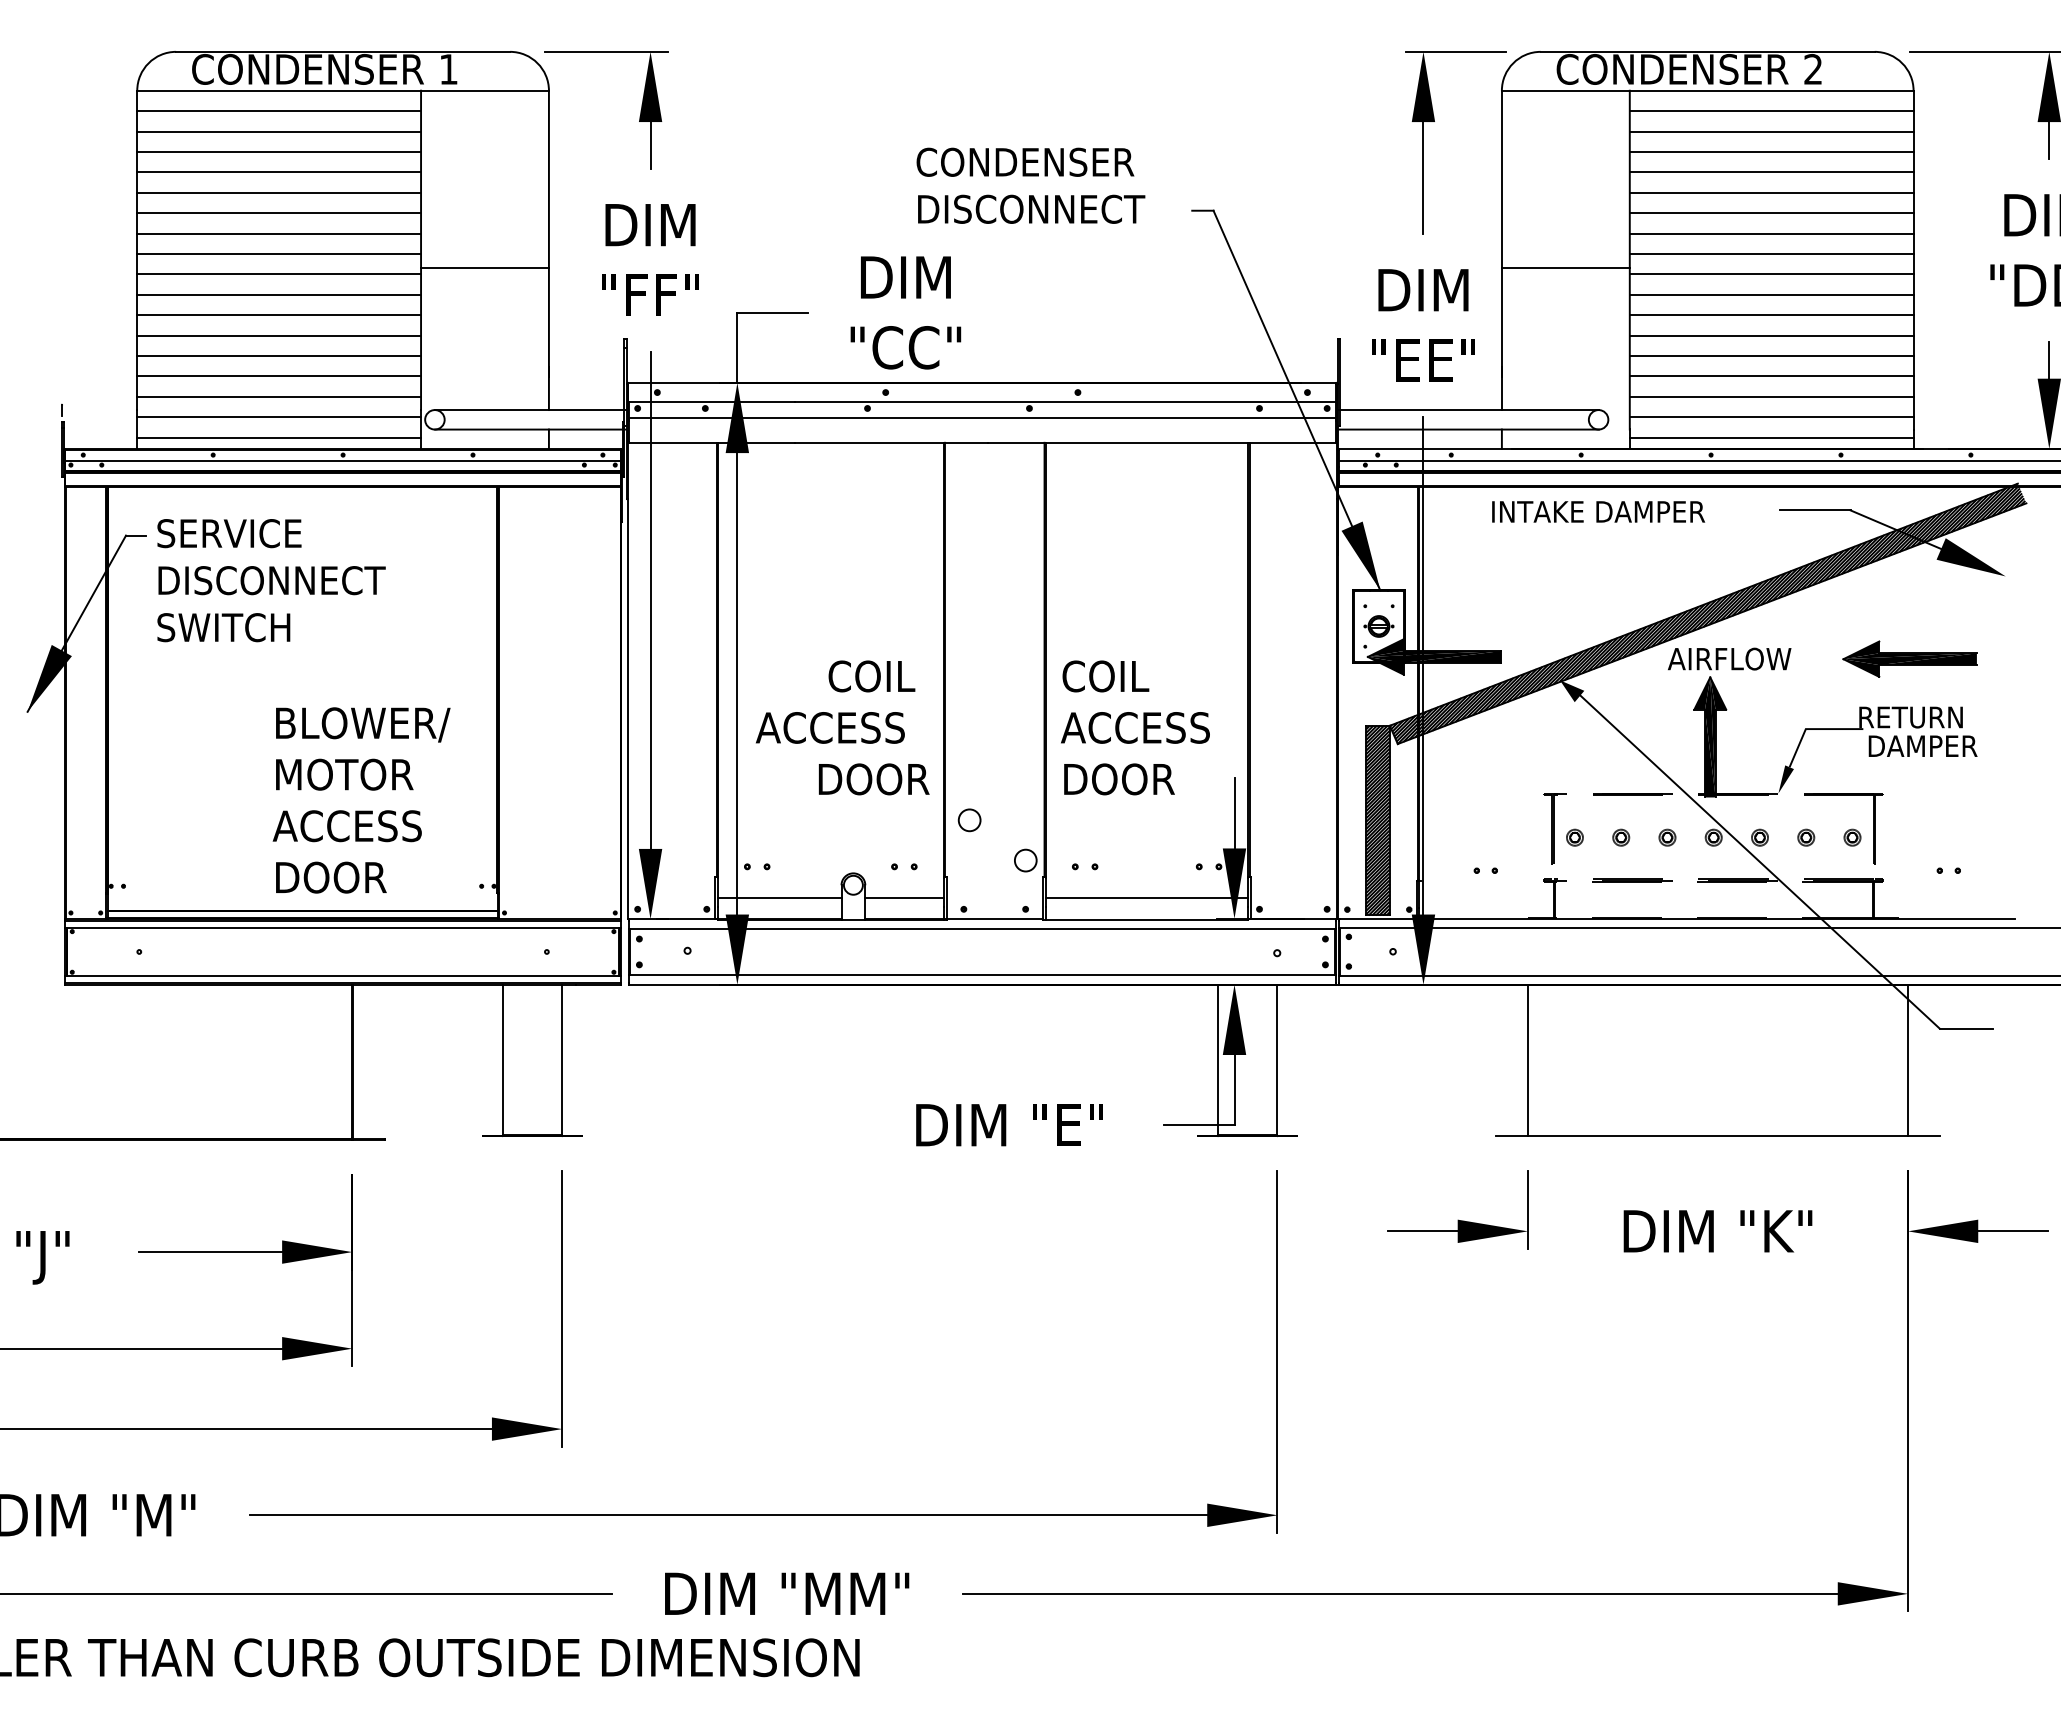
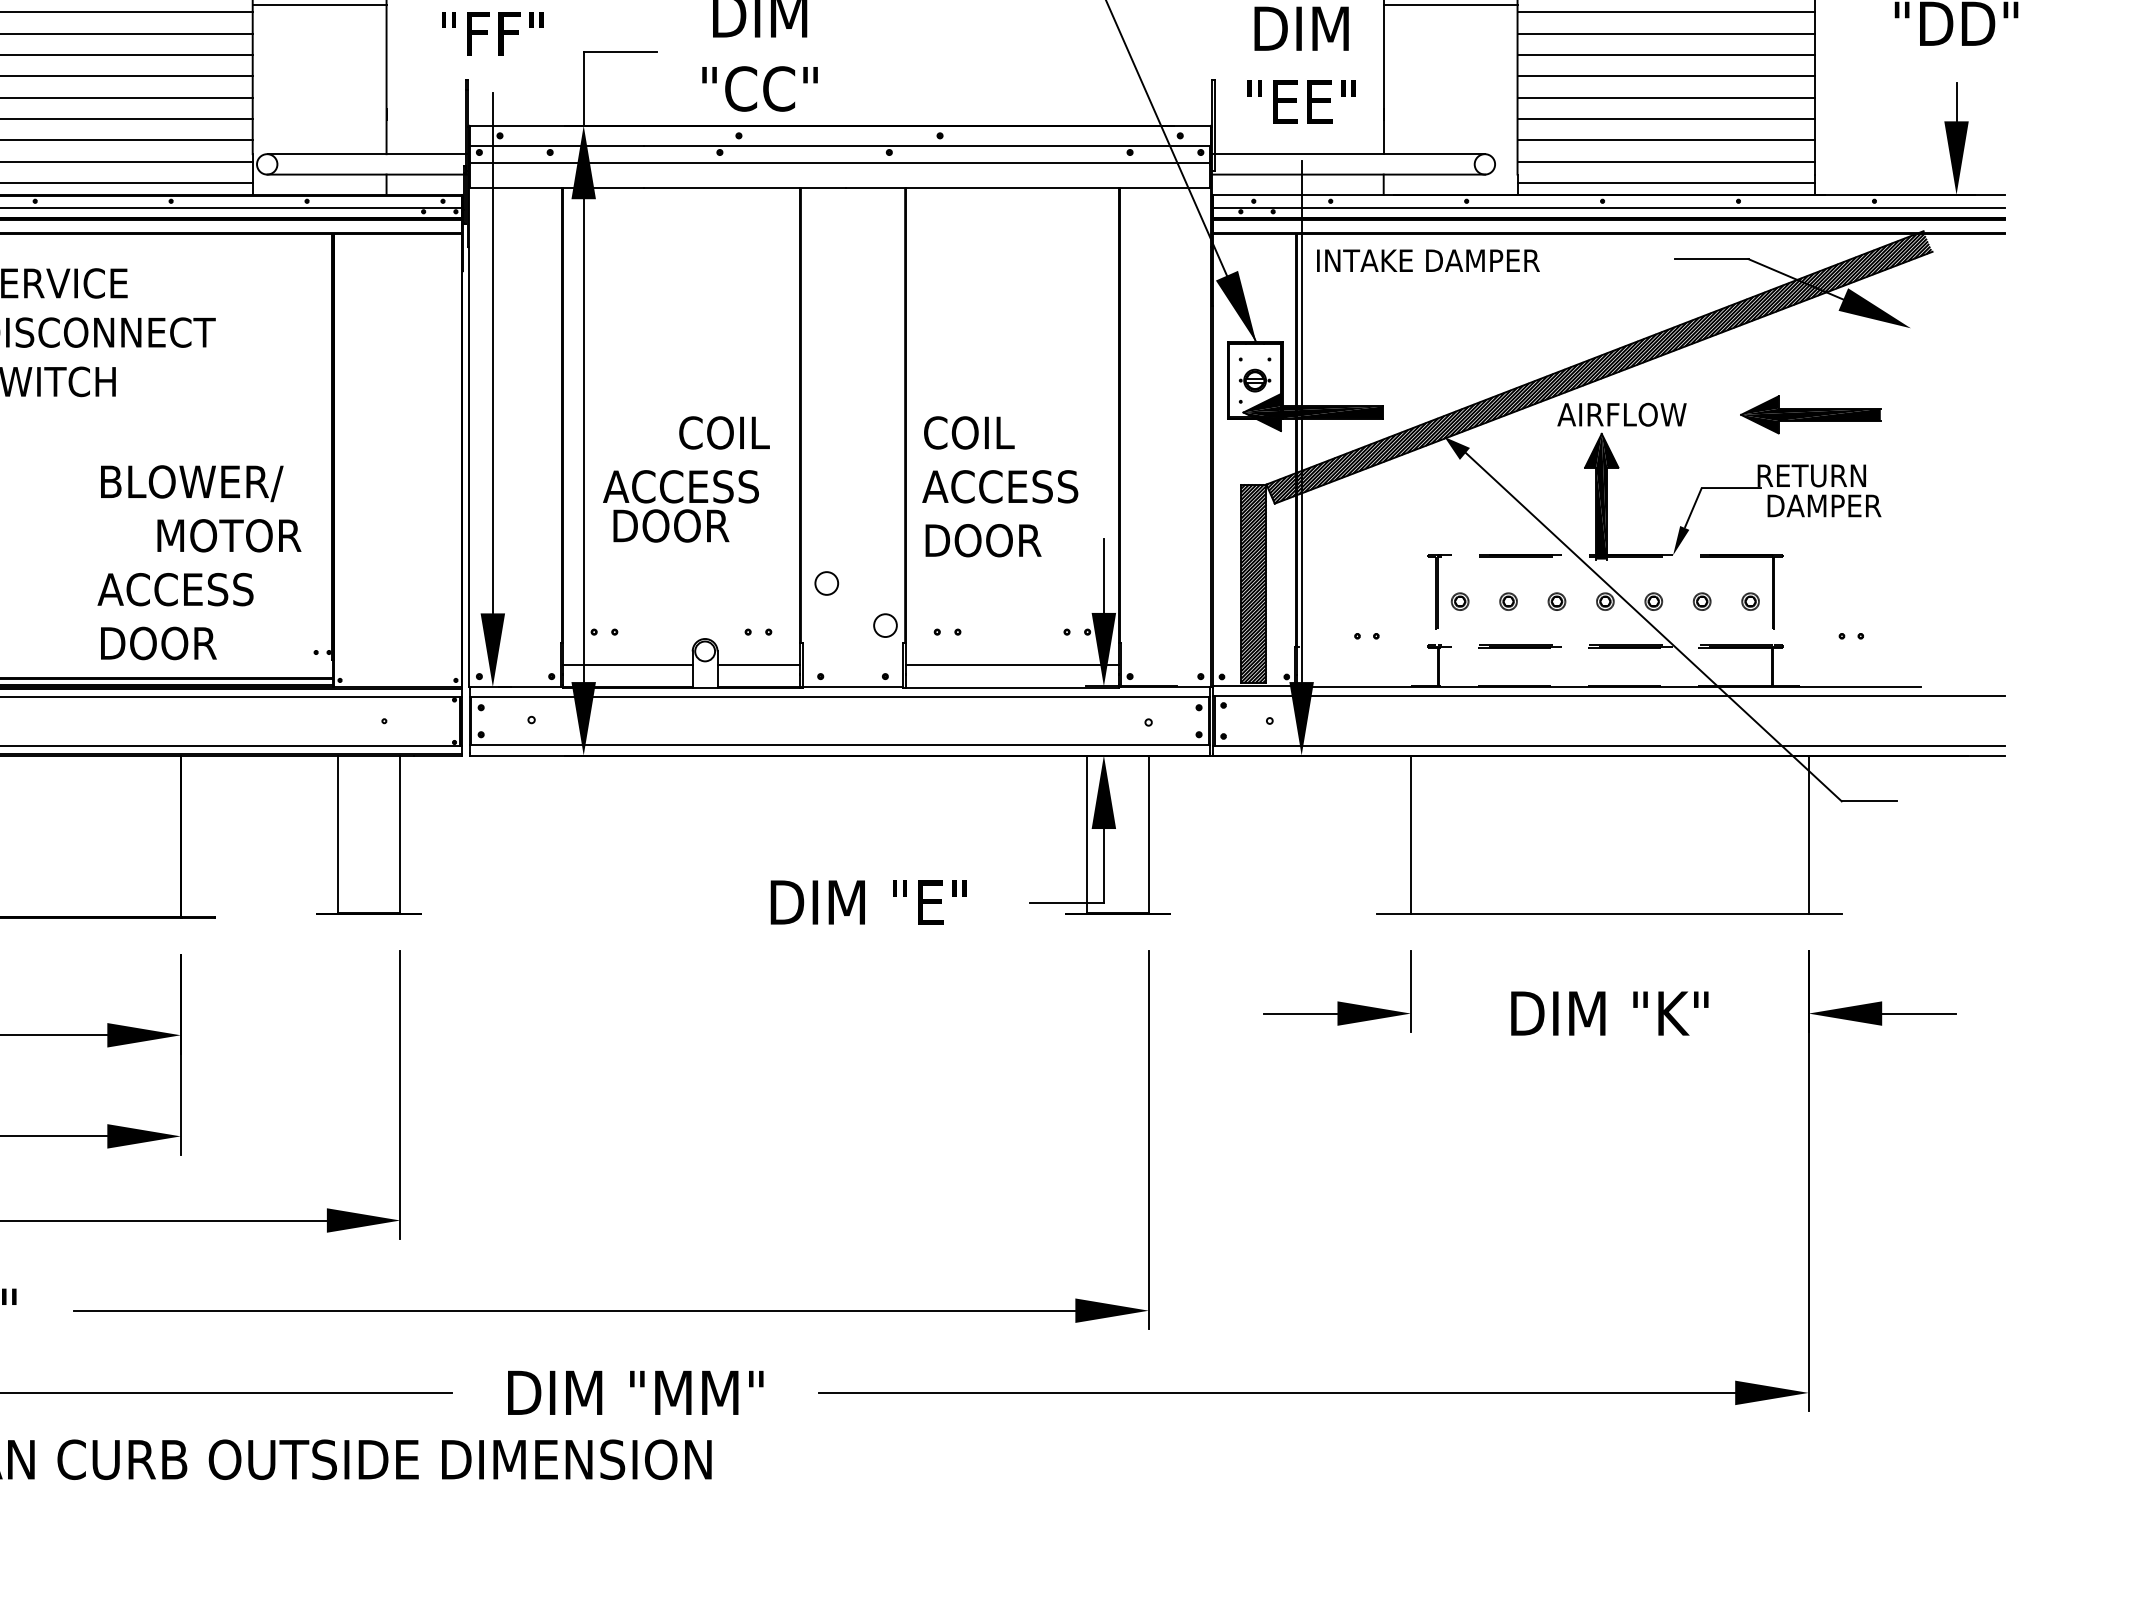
text: (1598, 511) -> (1428, 260), moved
text: (344, 774) -> (229, 535), moved
text: (874, 779) -> (671, 526), moved

